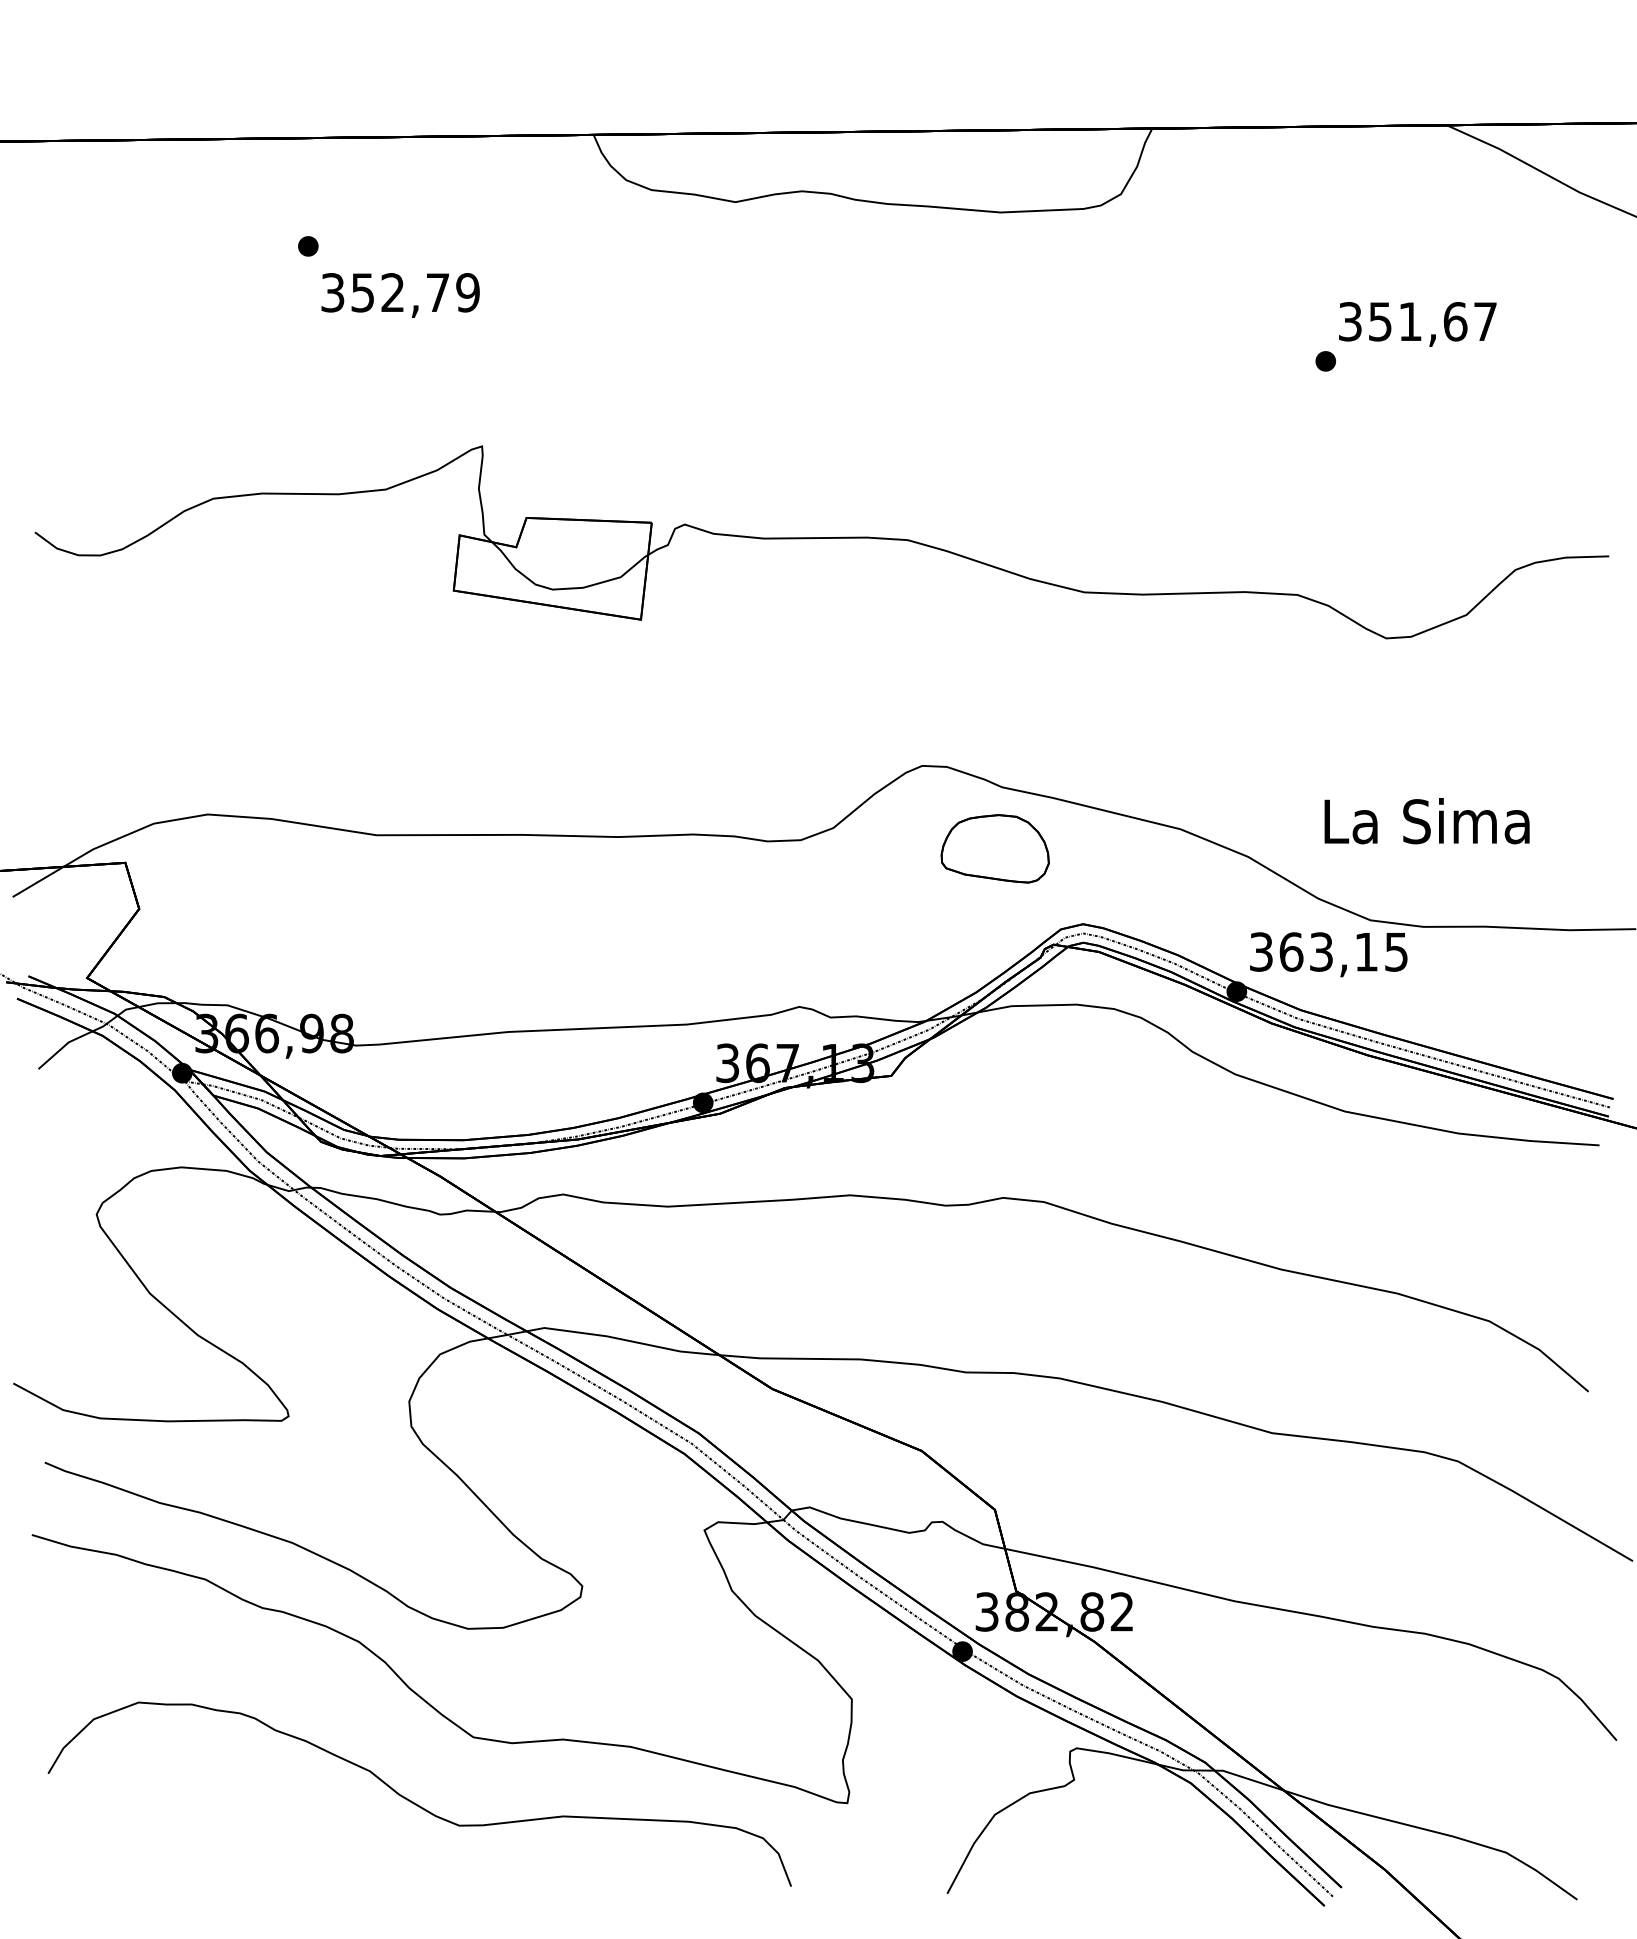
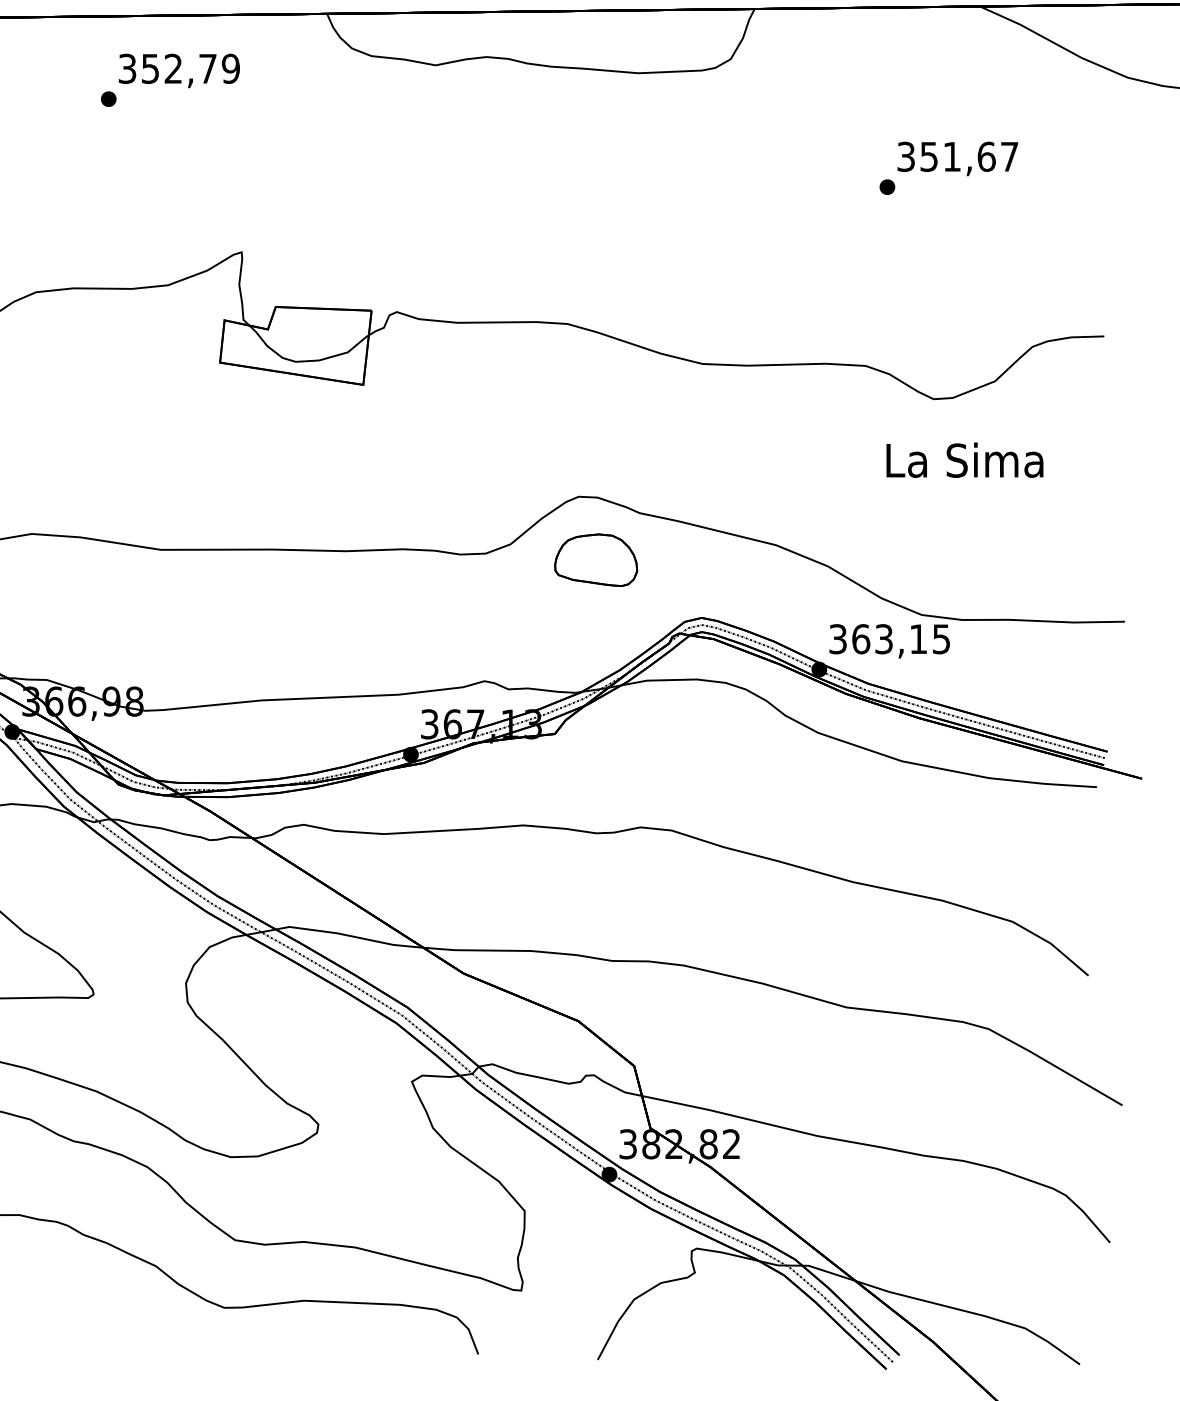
text: (400, 295) -> (179, 70), moved
text: (1426, 821) -> (964, 460), moved
part: (994, 848) -> (595, 559), moved

